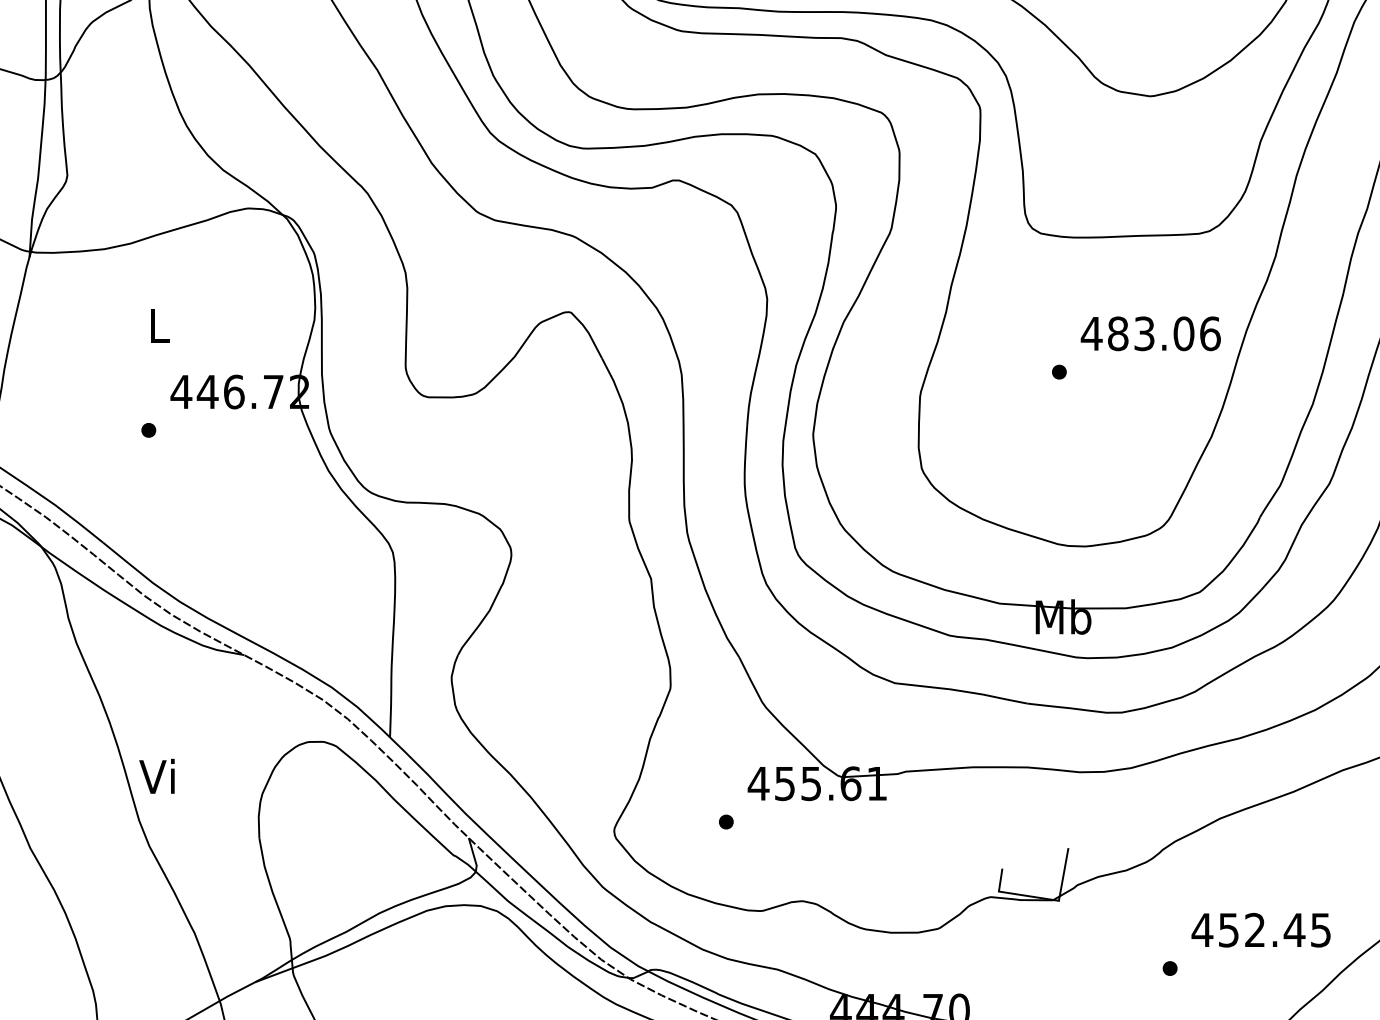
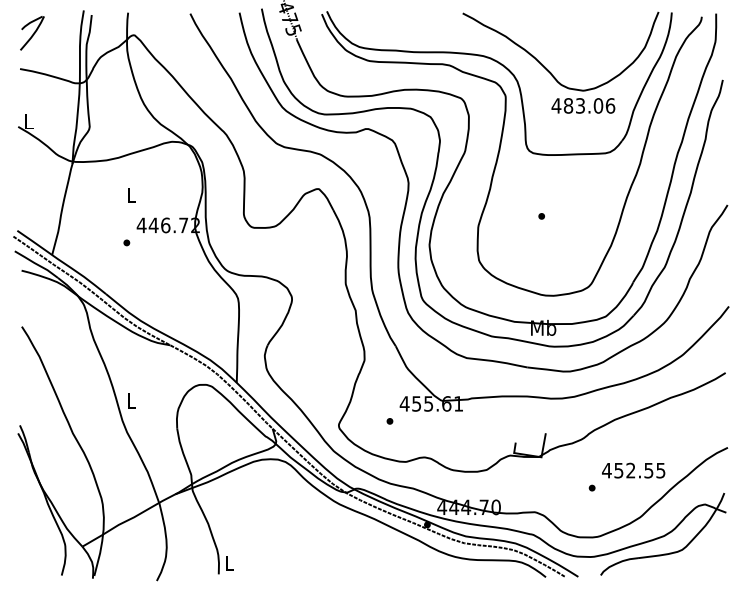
text: (1151, 332) -> (583, 105), moved
text: (156, 776) -> (130, 400), Vi -> L
text: (1293, 929) -> (648, 470), 452.45 -> 452.55

